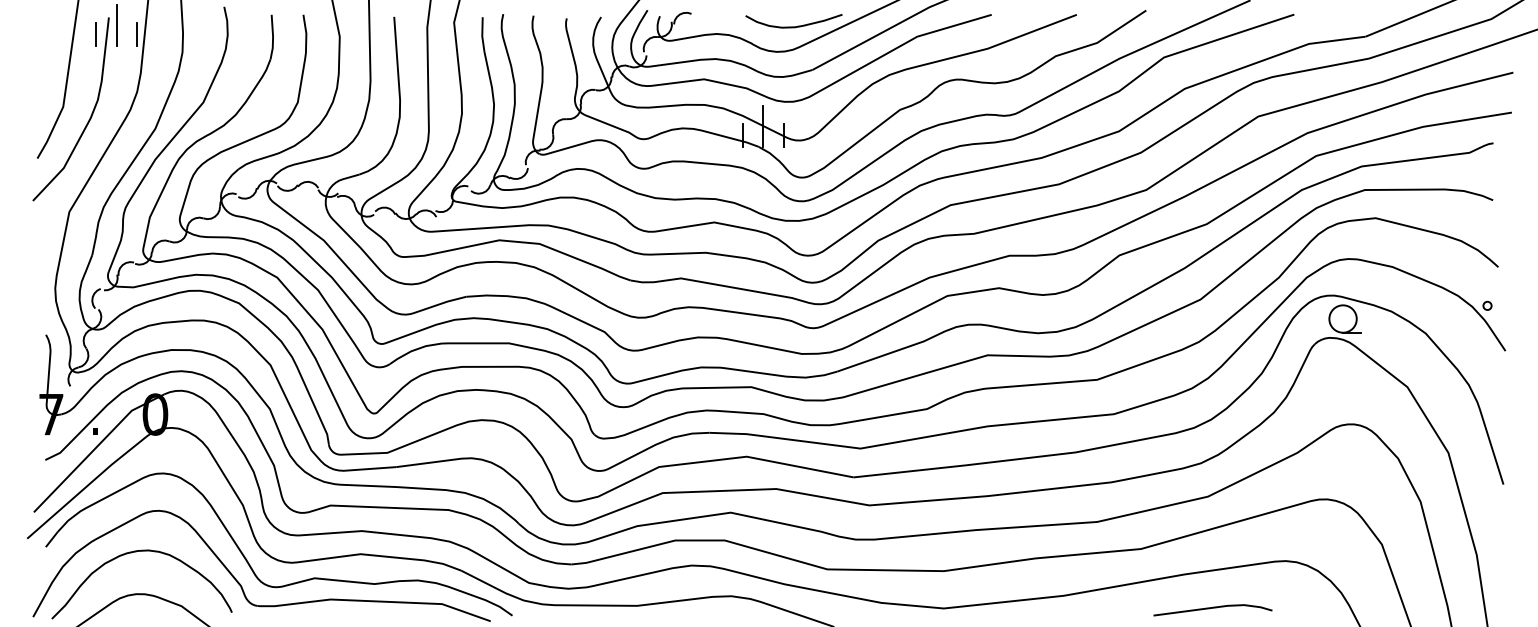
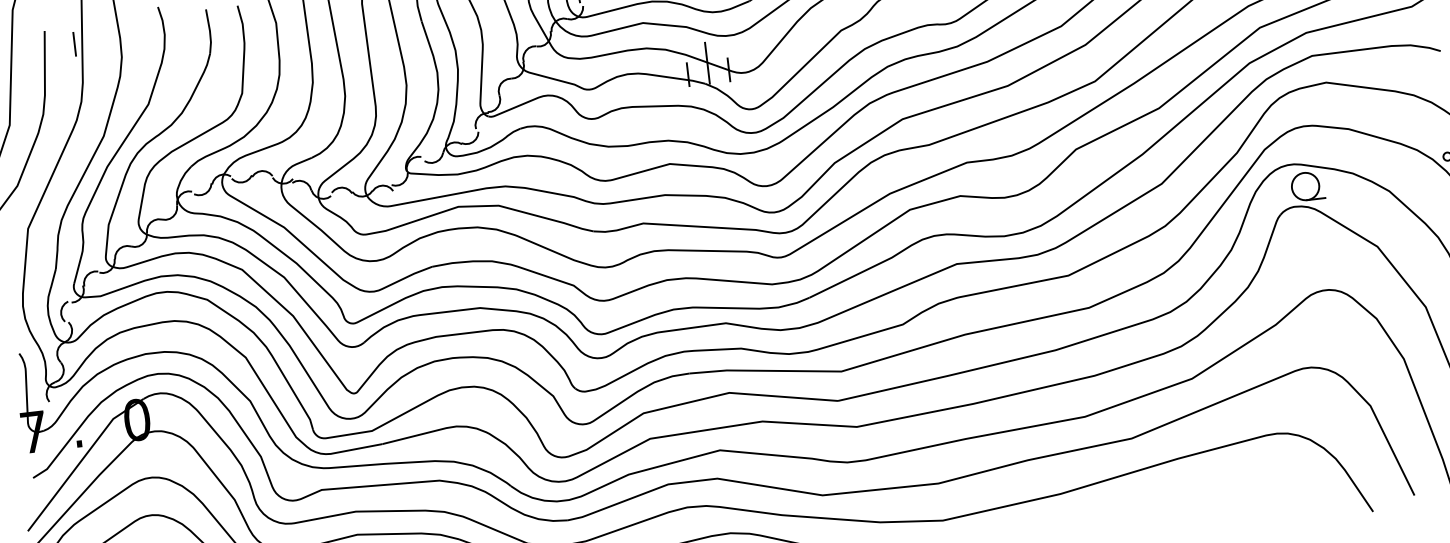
line: (116, 24) -> (53, 37), removed
line: (95, 34) -> (33, 49), removed
line: (1212, 608) -> (1209, 489), removed

